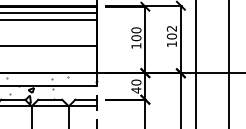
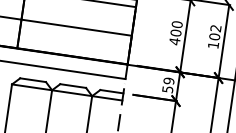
text: (136, 45) -> (174, 41), 100 -> 400
text: (136, 86) -> (168, 85), 40 -> 59
hatch: (51, 90) -> (75, 76), removed

